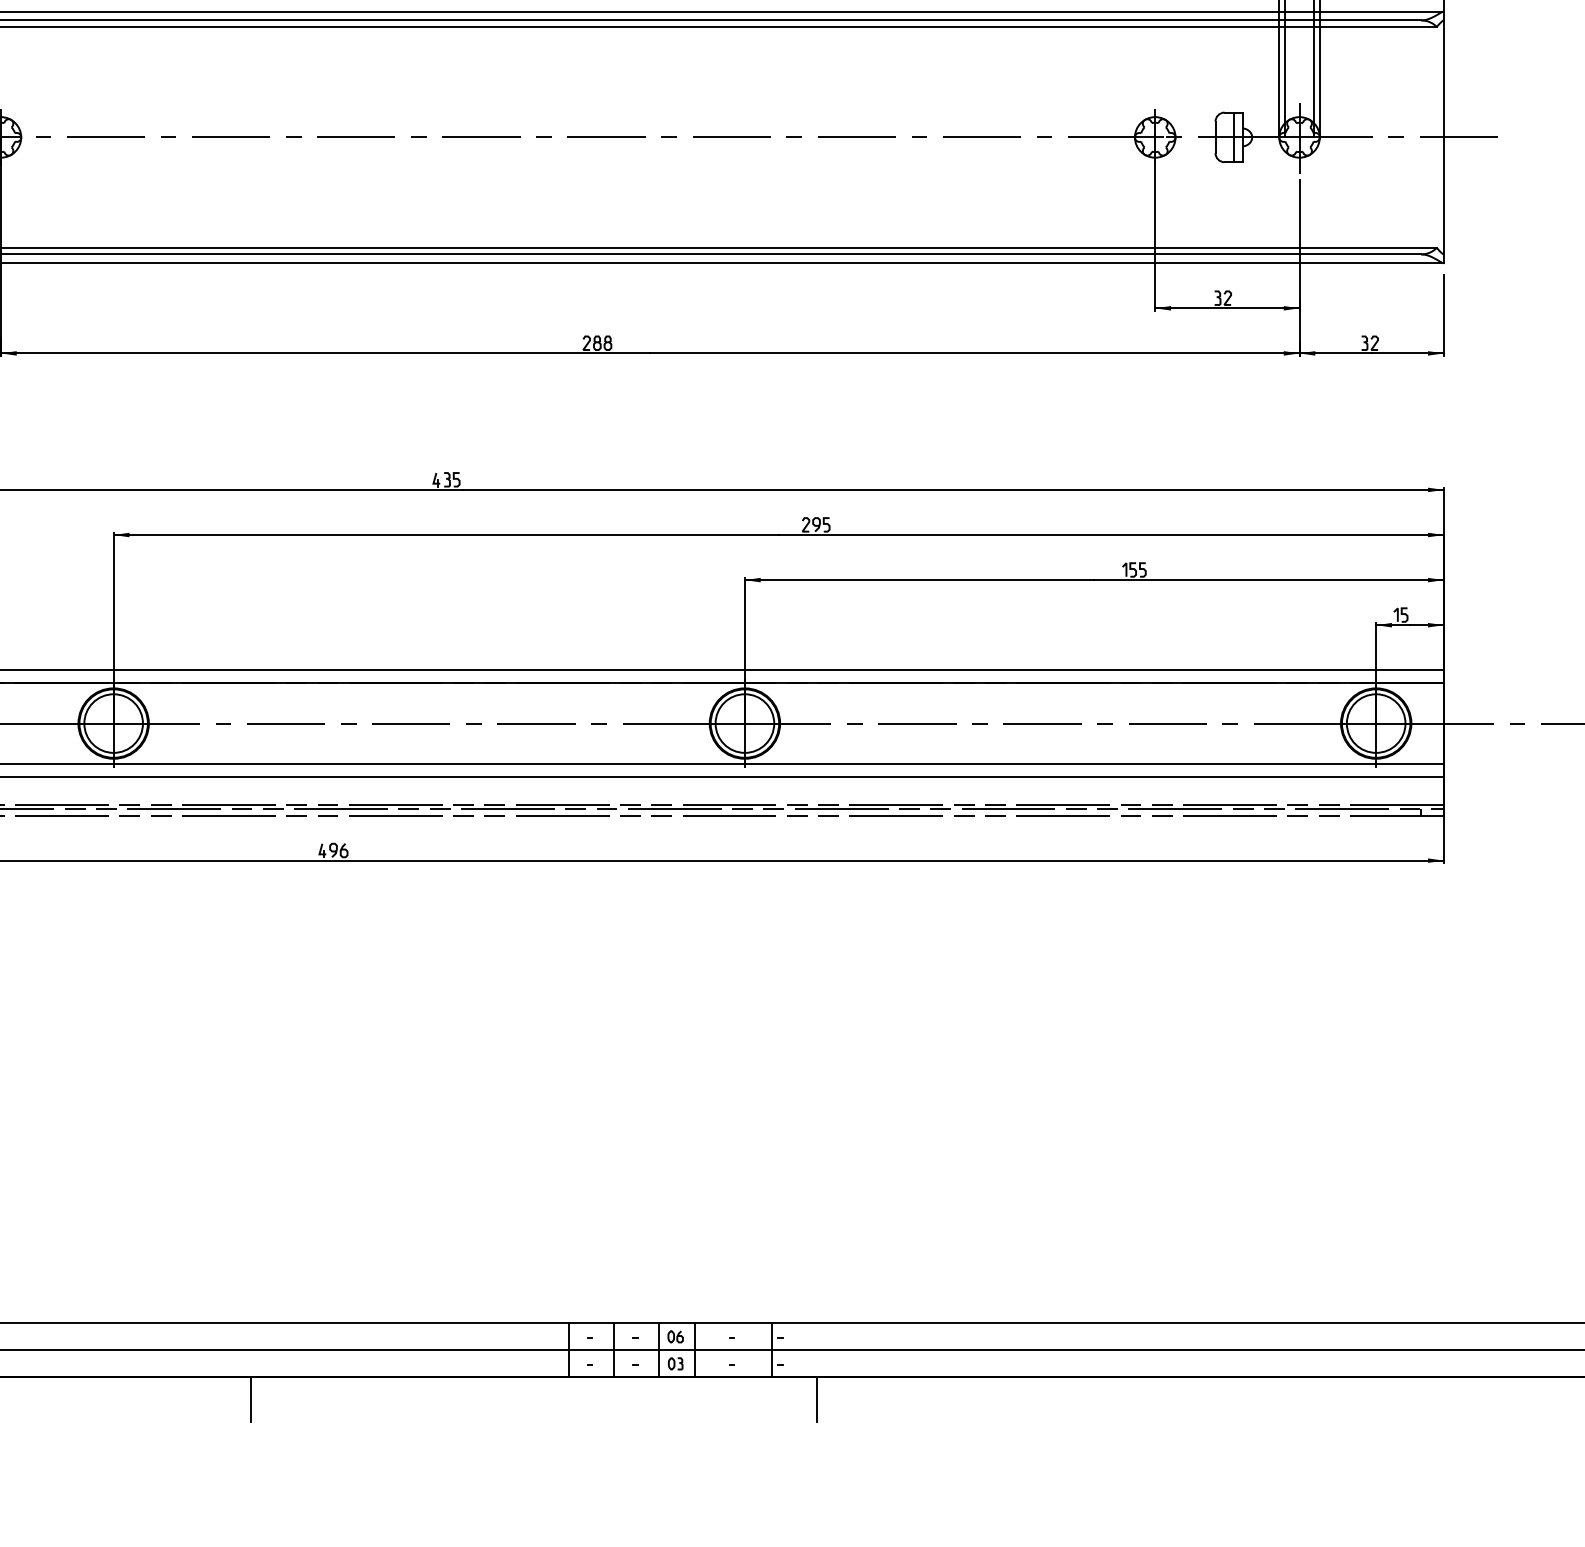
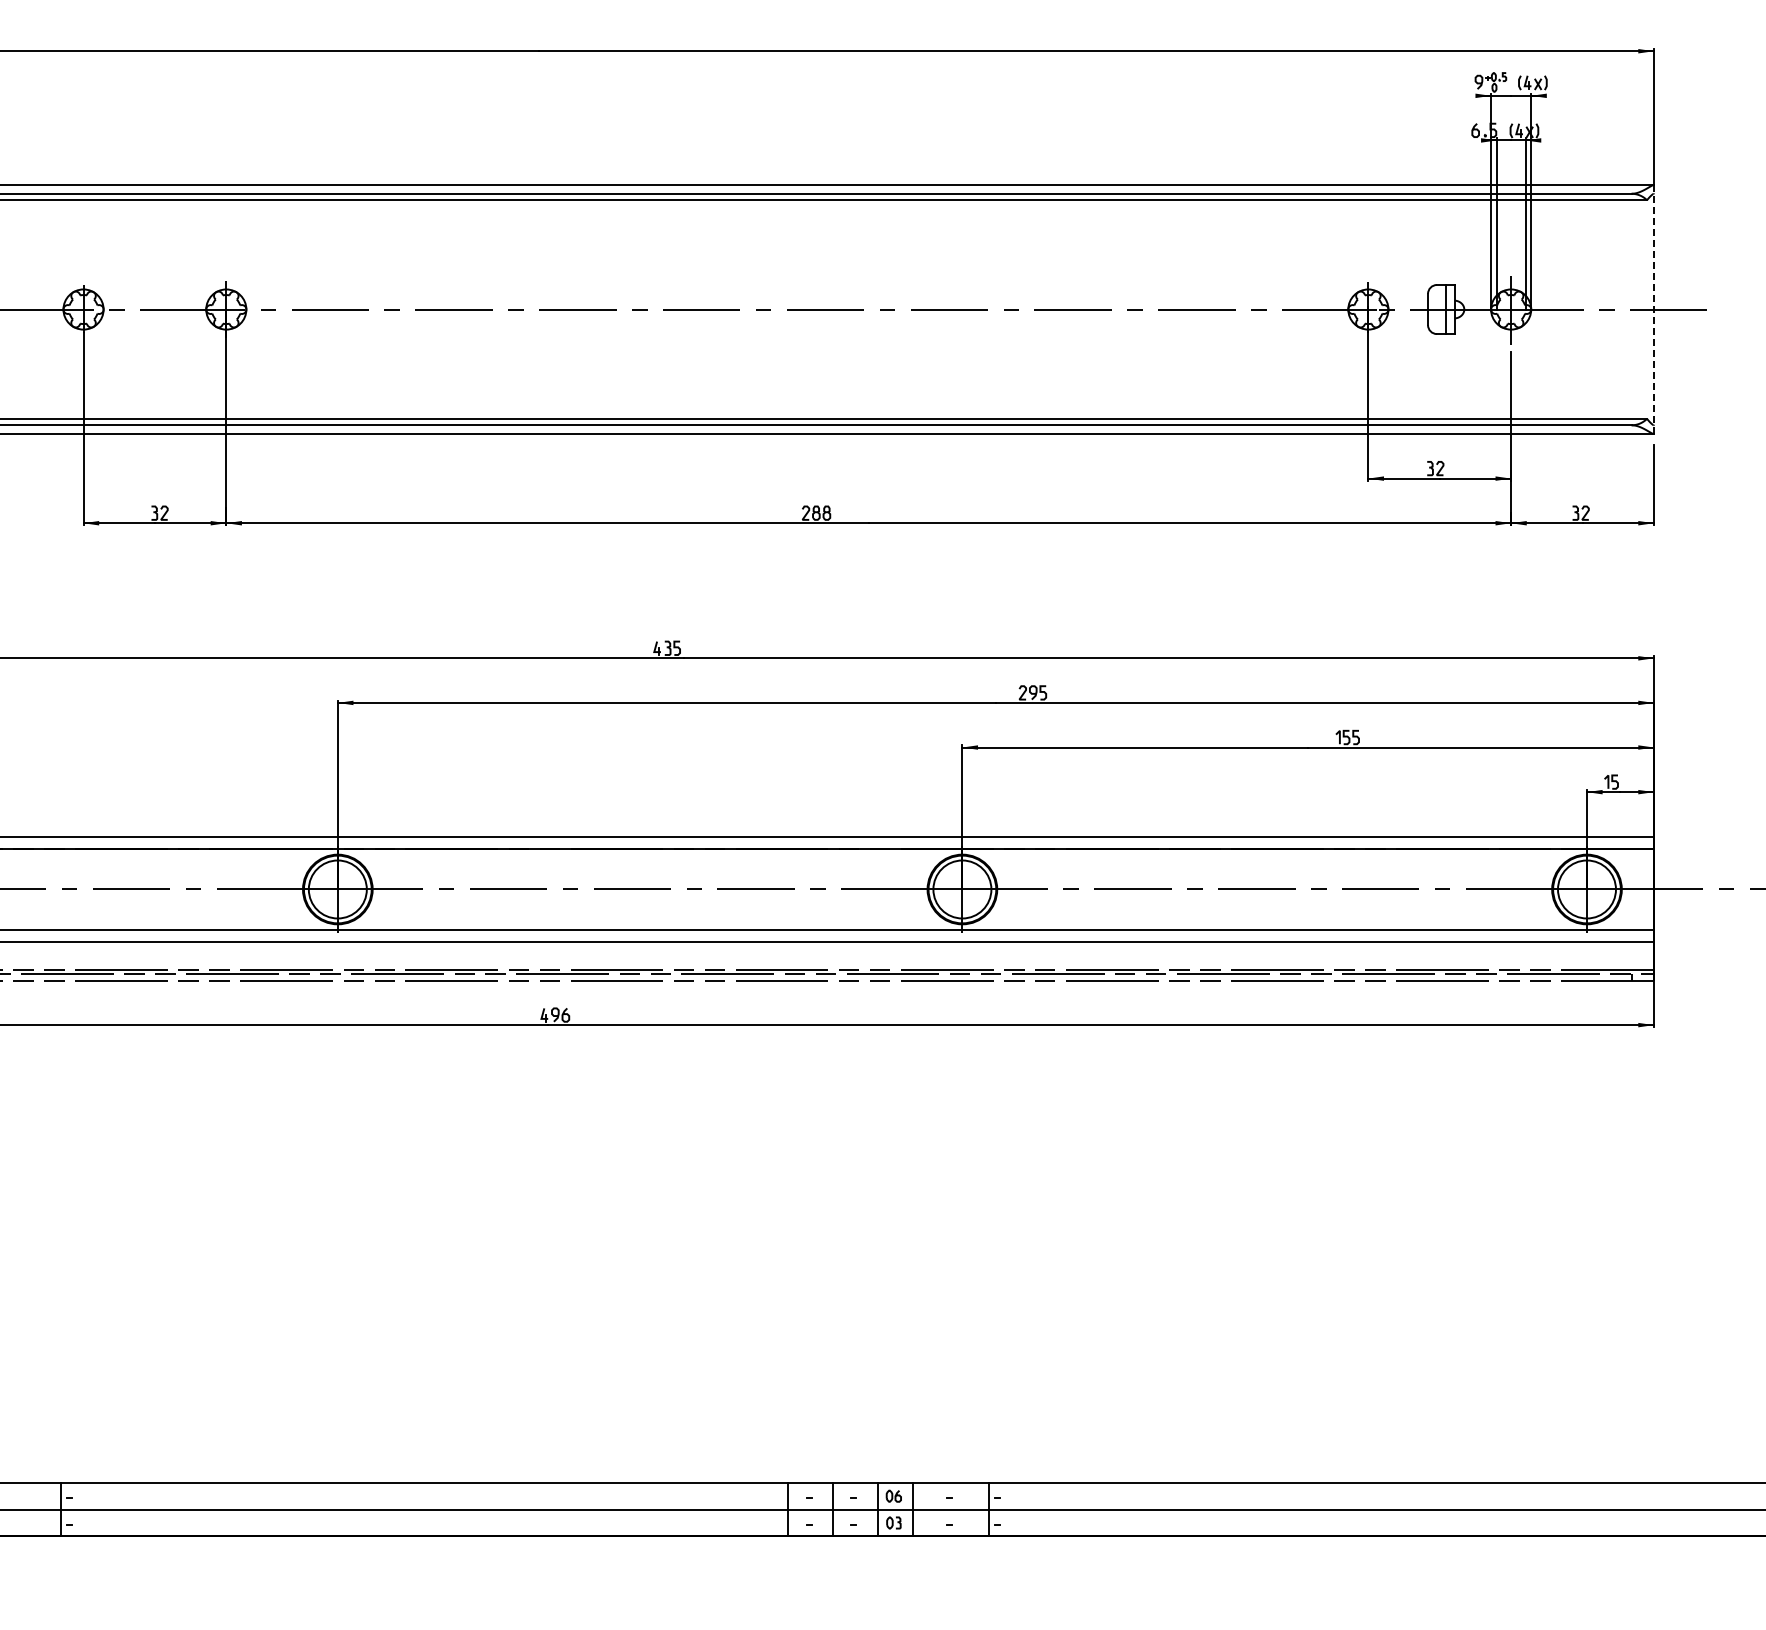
line: (1443, 137) -> (1653, 309), solid -> dashed
line: (250, 1399) -> (473, 1558), removed
line: (816, 1399) -> (1033, 1558), removed

